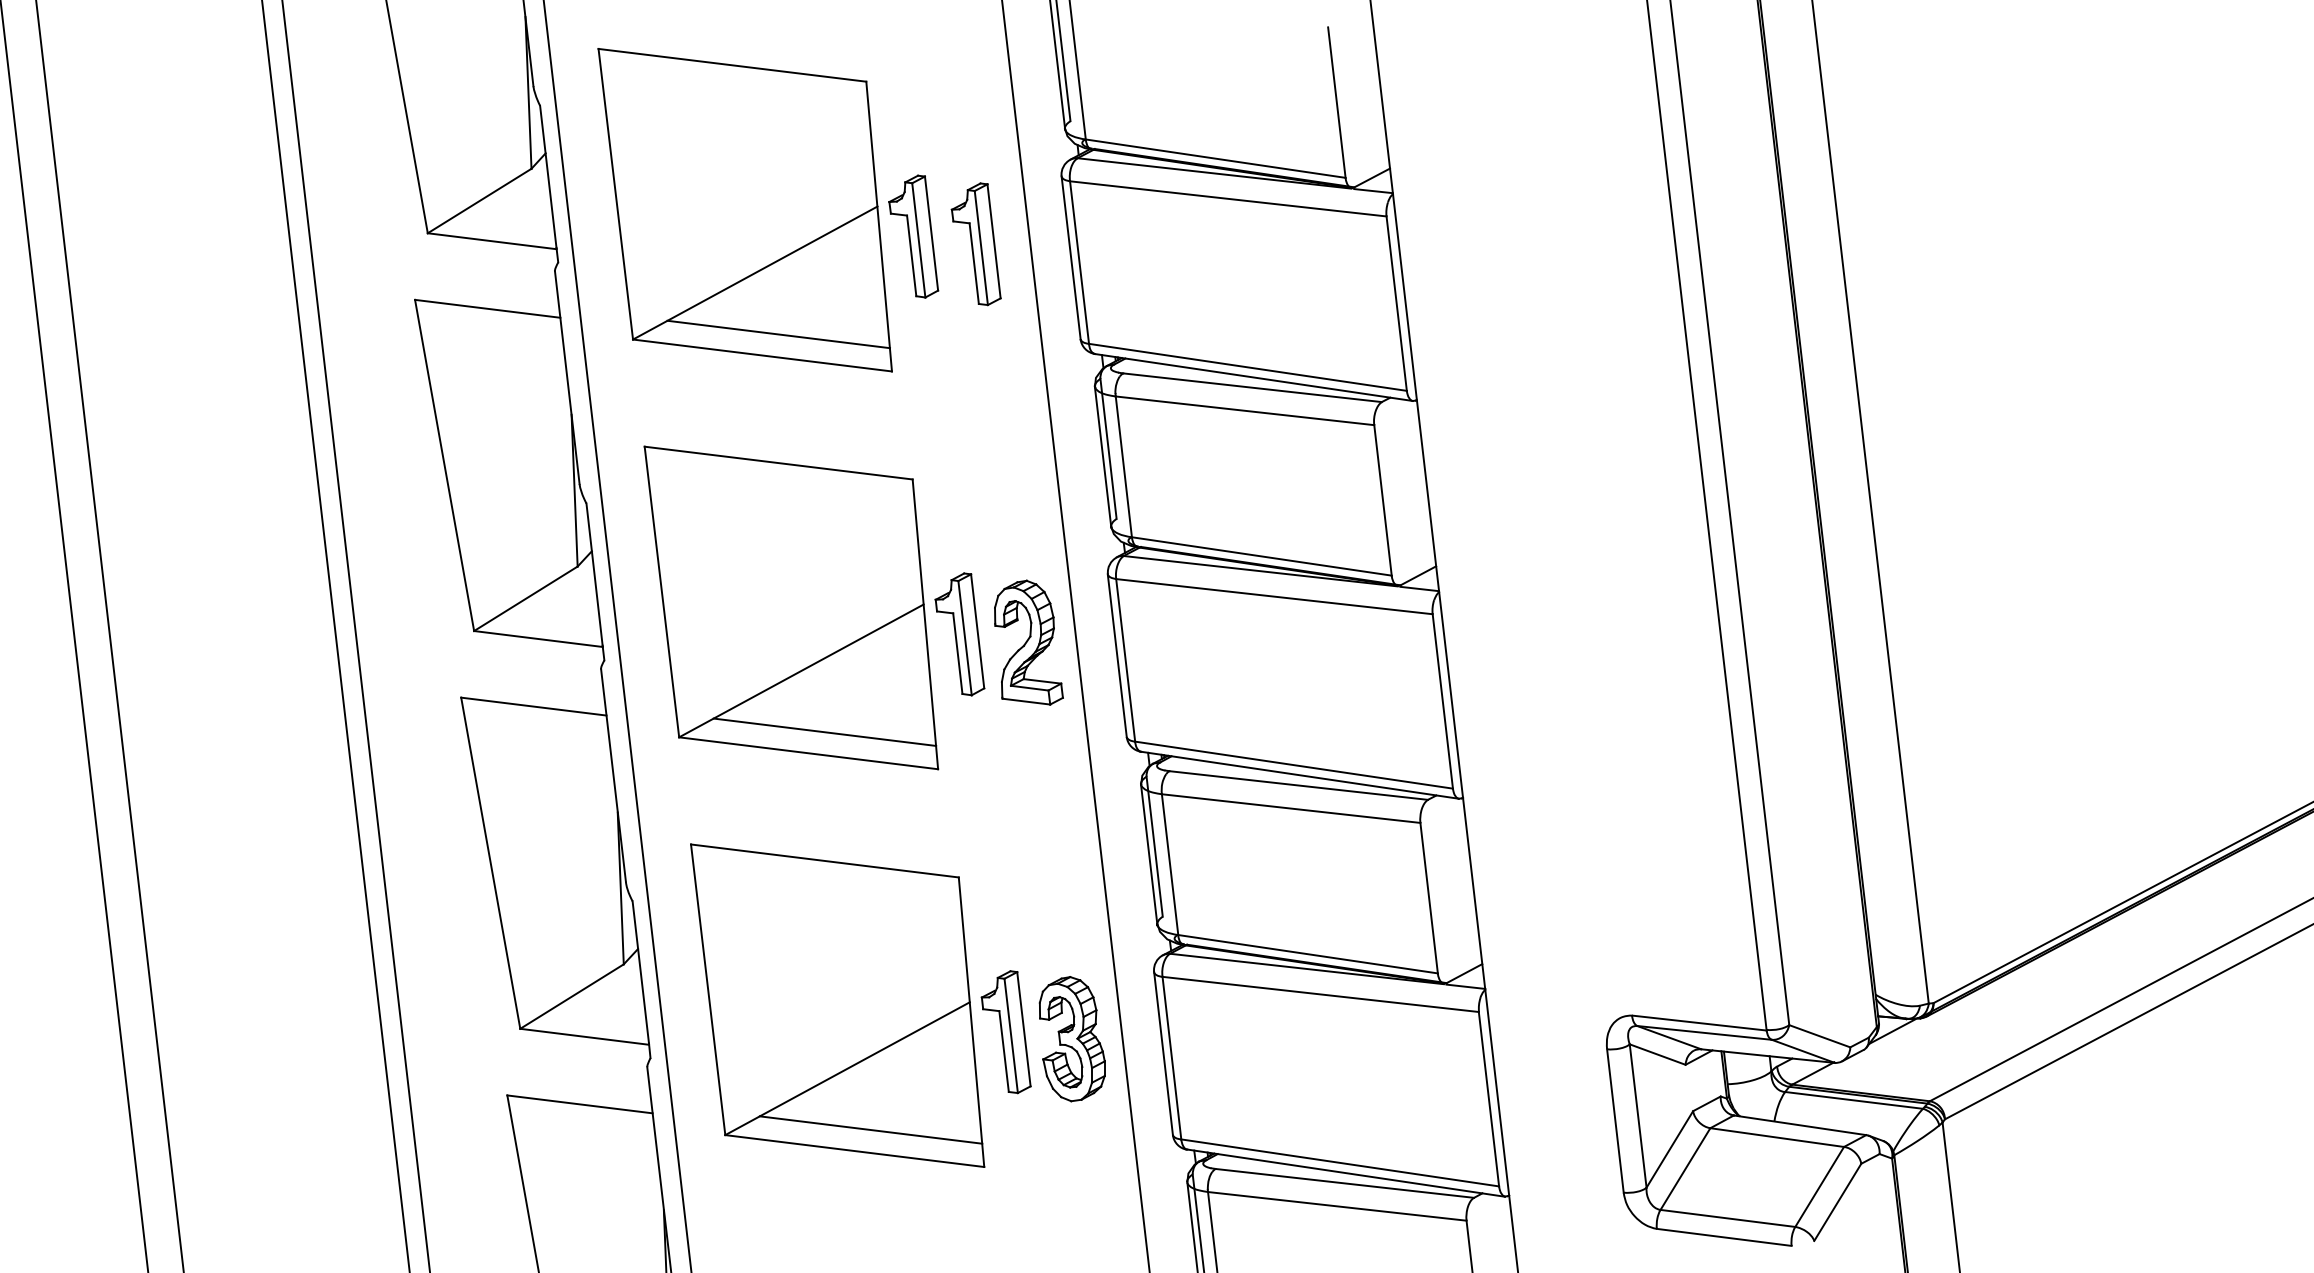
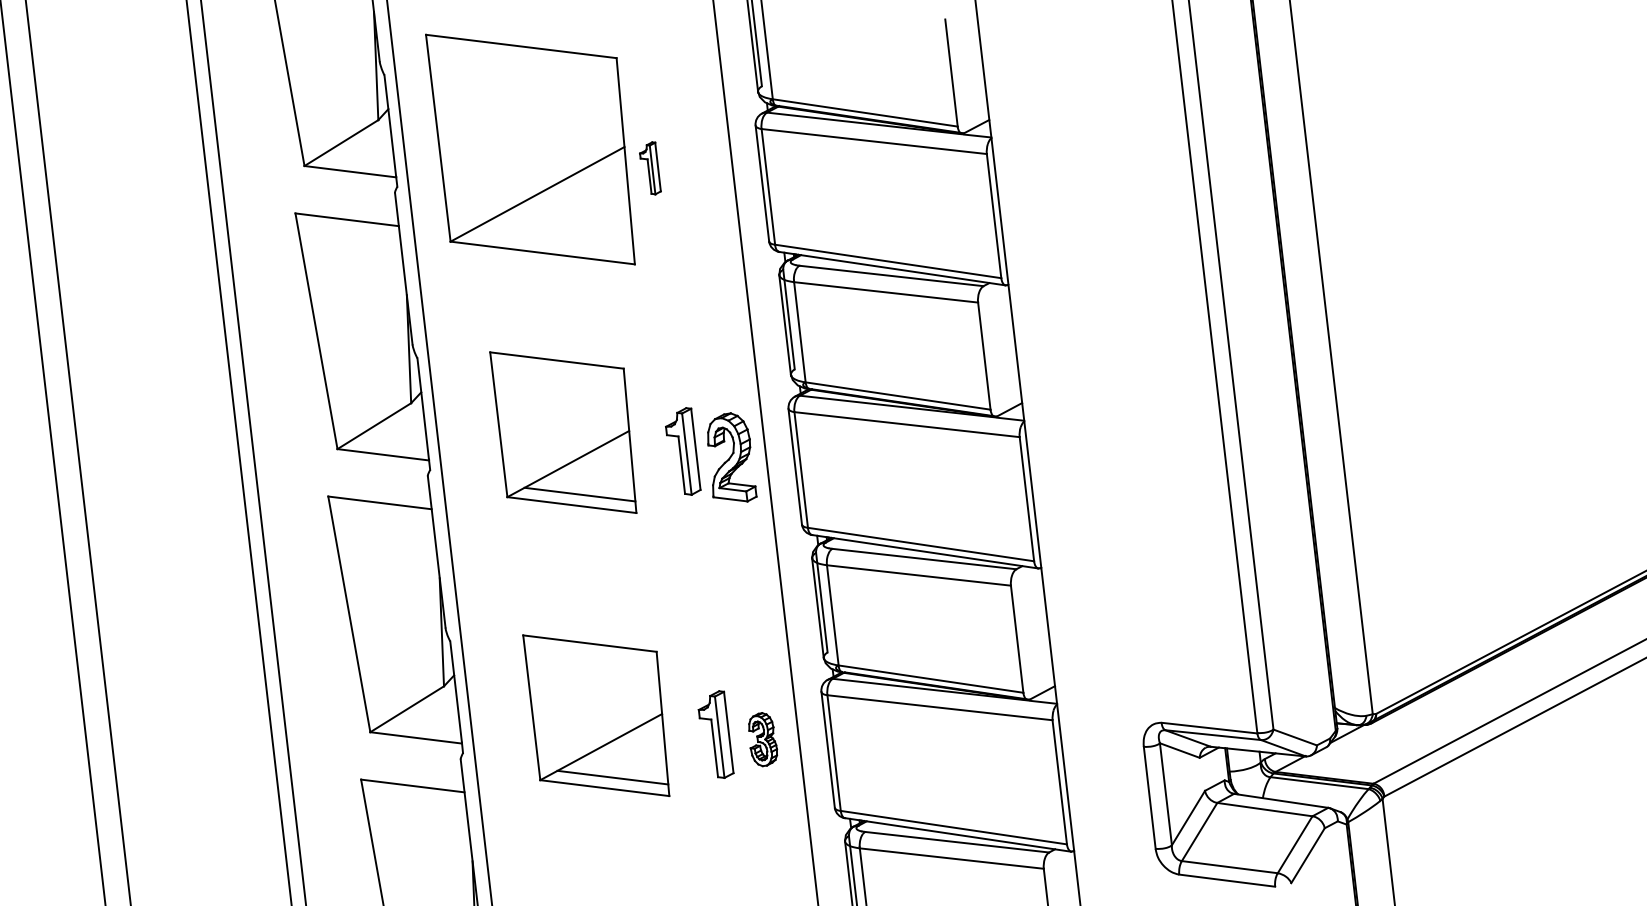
part: (913, 236) -> (650, 168), size x0.6
part: (975, 244) -> (694, 174), removed
line: (778, 334) -> (554, 238), removed
part: (791, 607) -> (563, 432), size x0.7
part: (837, 1005) -> (596, 715), size x0.7
part: (1071, 1039) -> (762, 739), size x0.6

